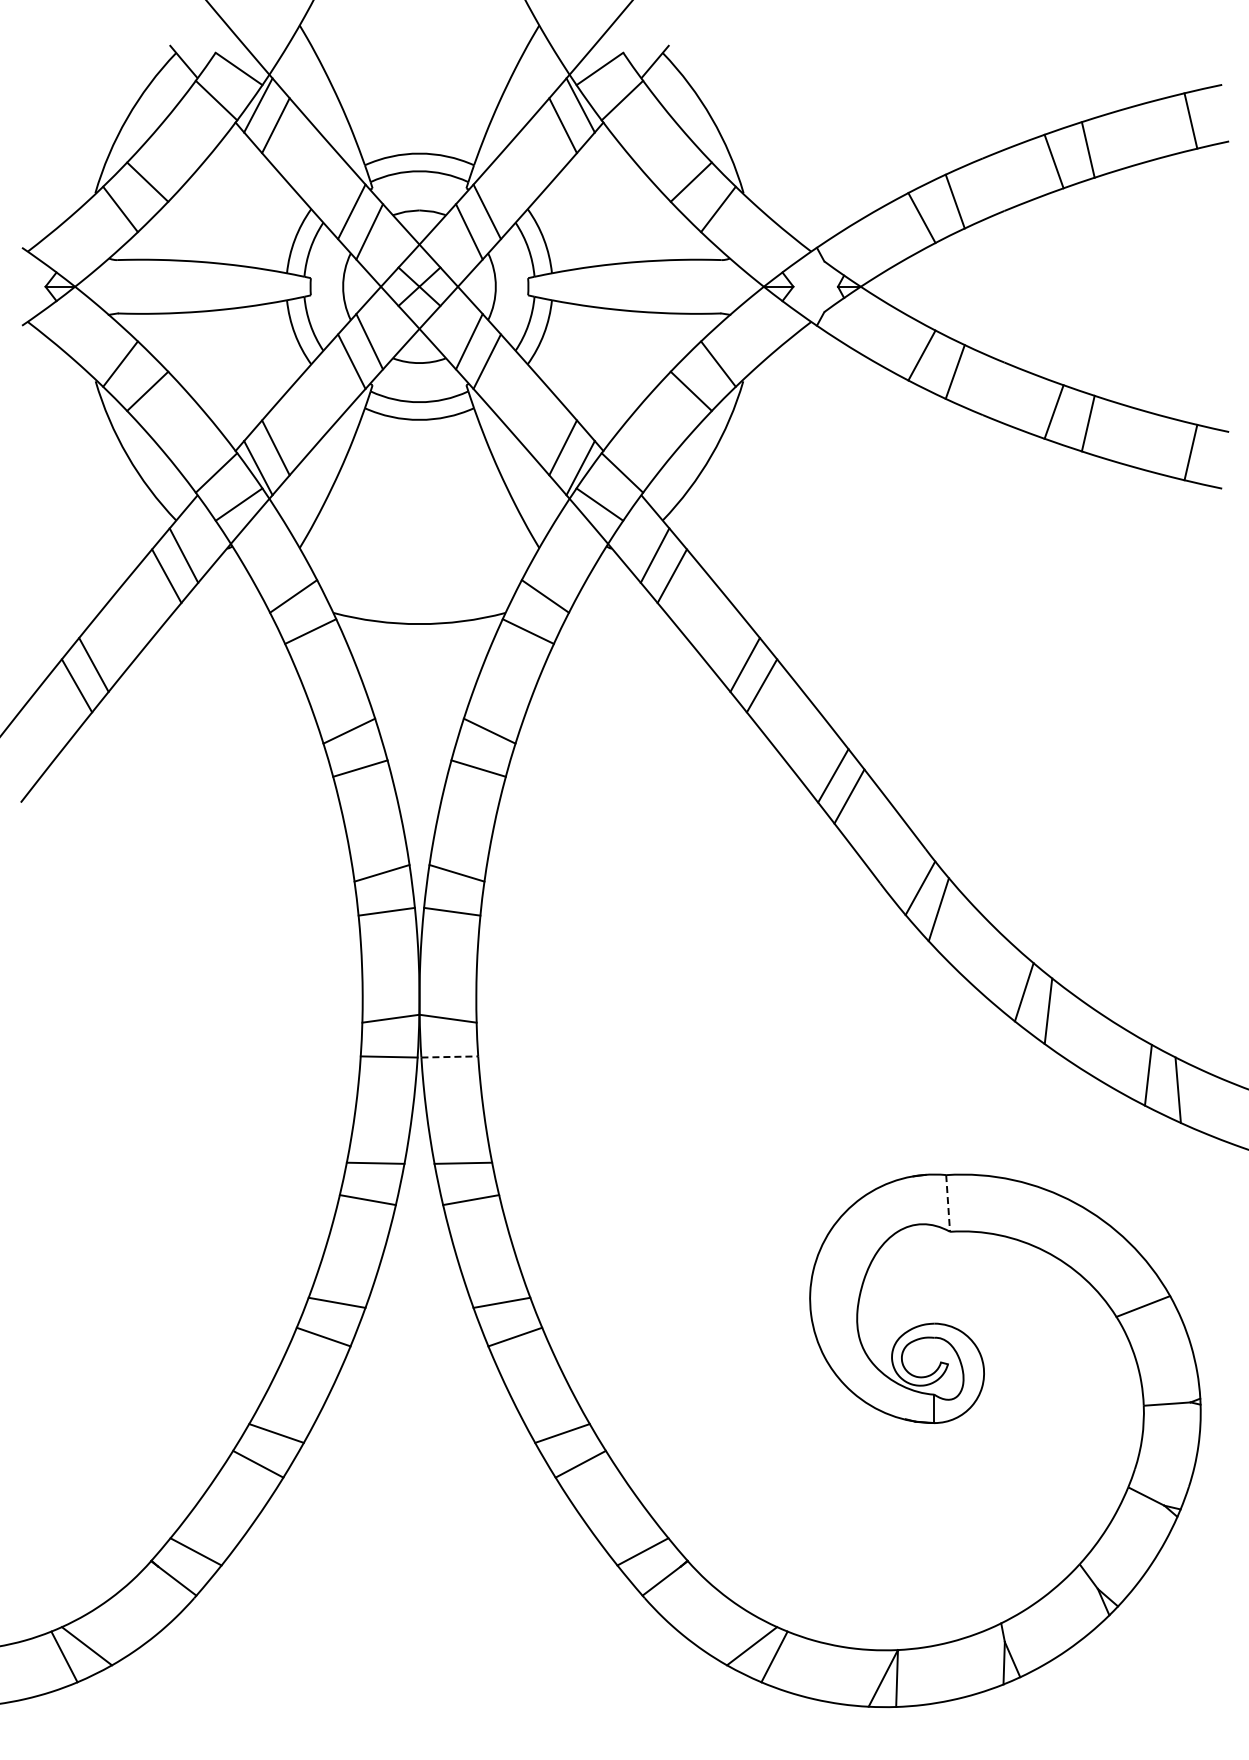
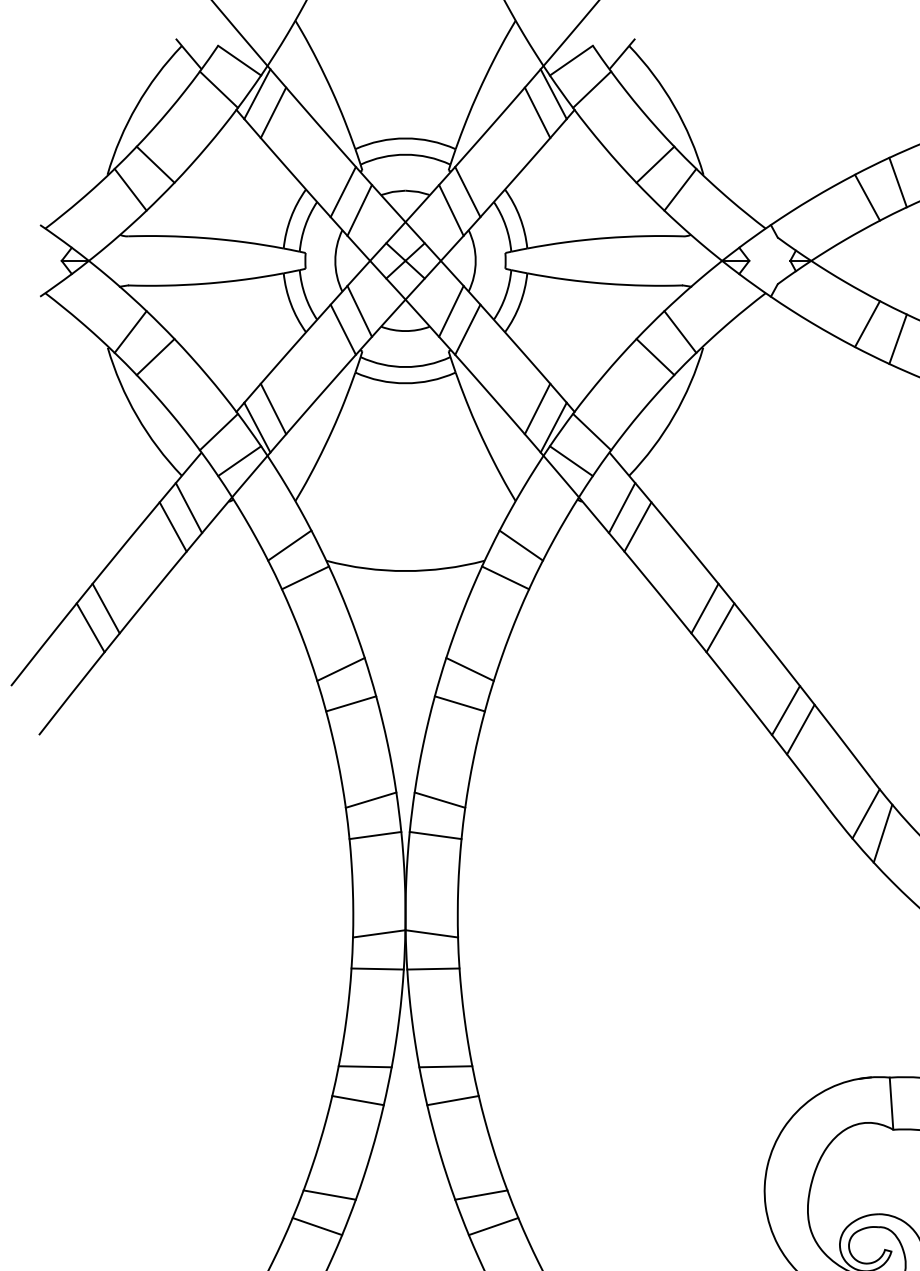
line: (450, 1056) -> (434, 968), dashed -> solid
line: (948, 1203) -> (891, 1103), dashed -> solid

